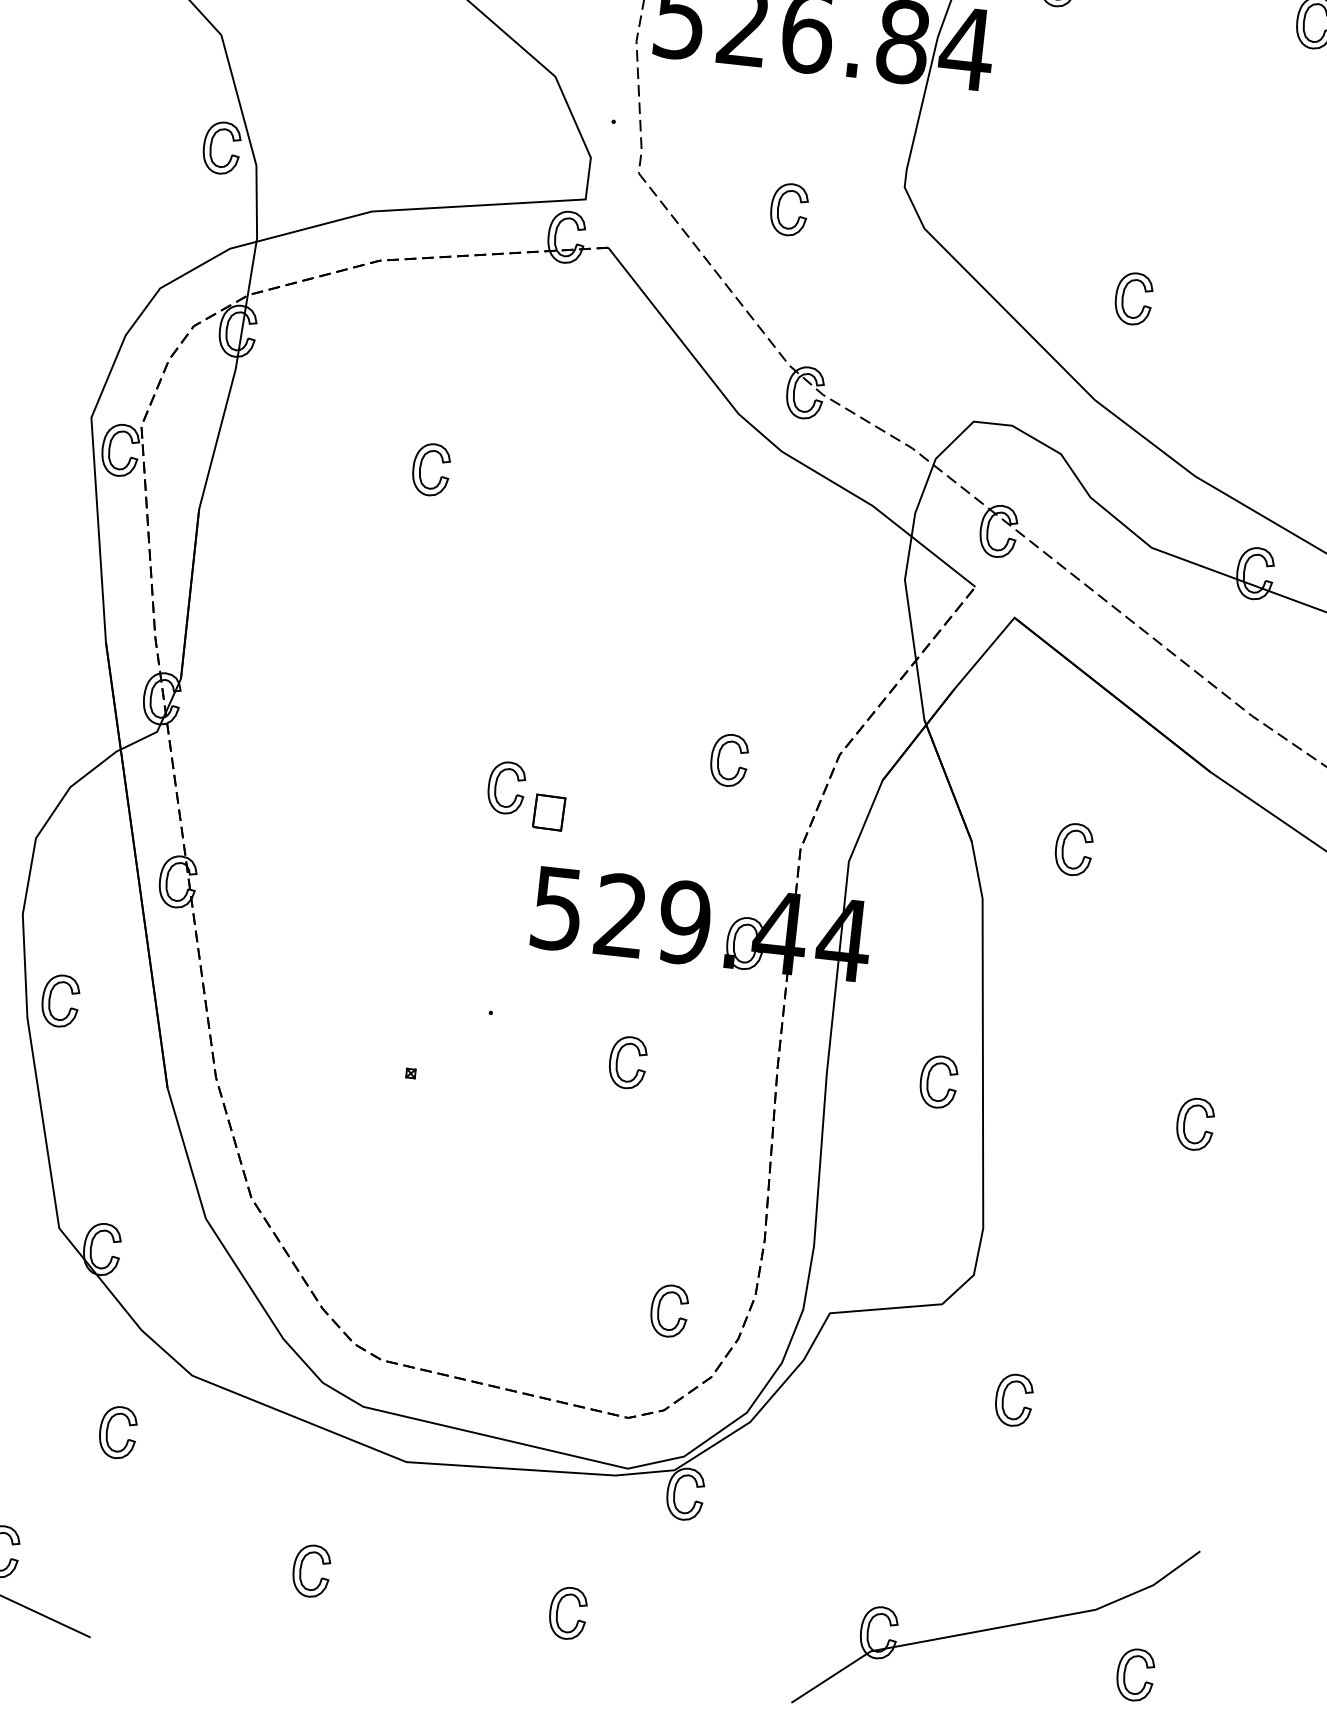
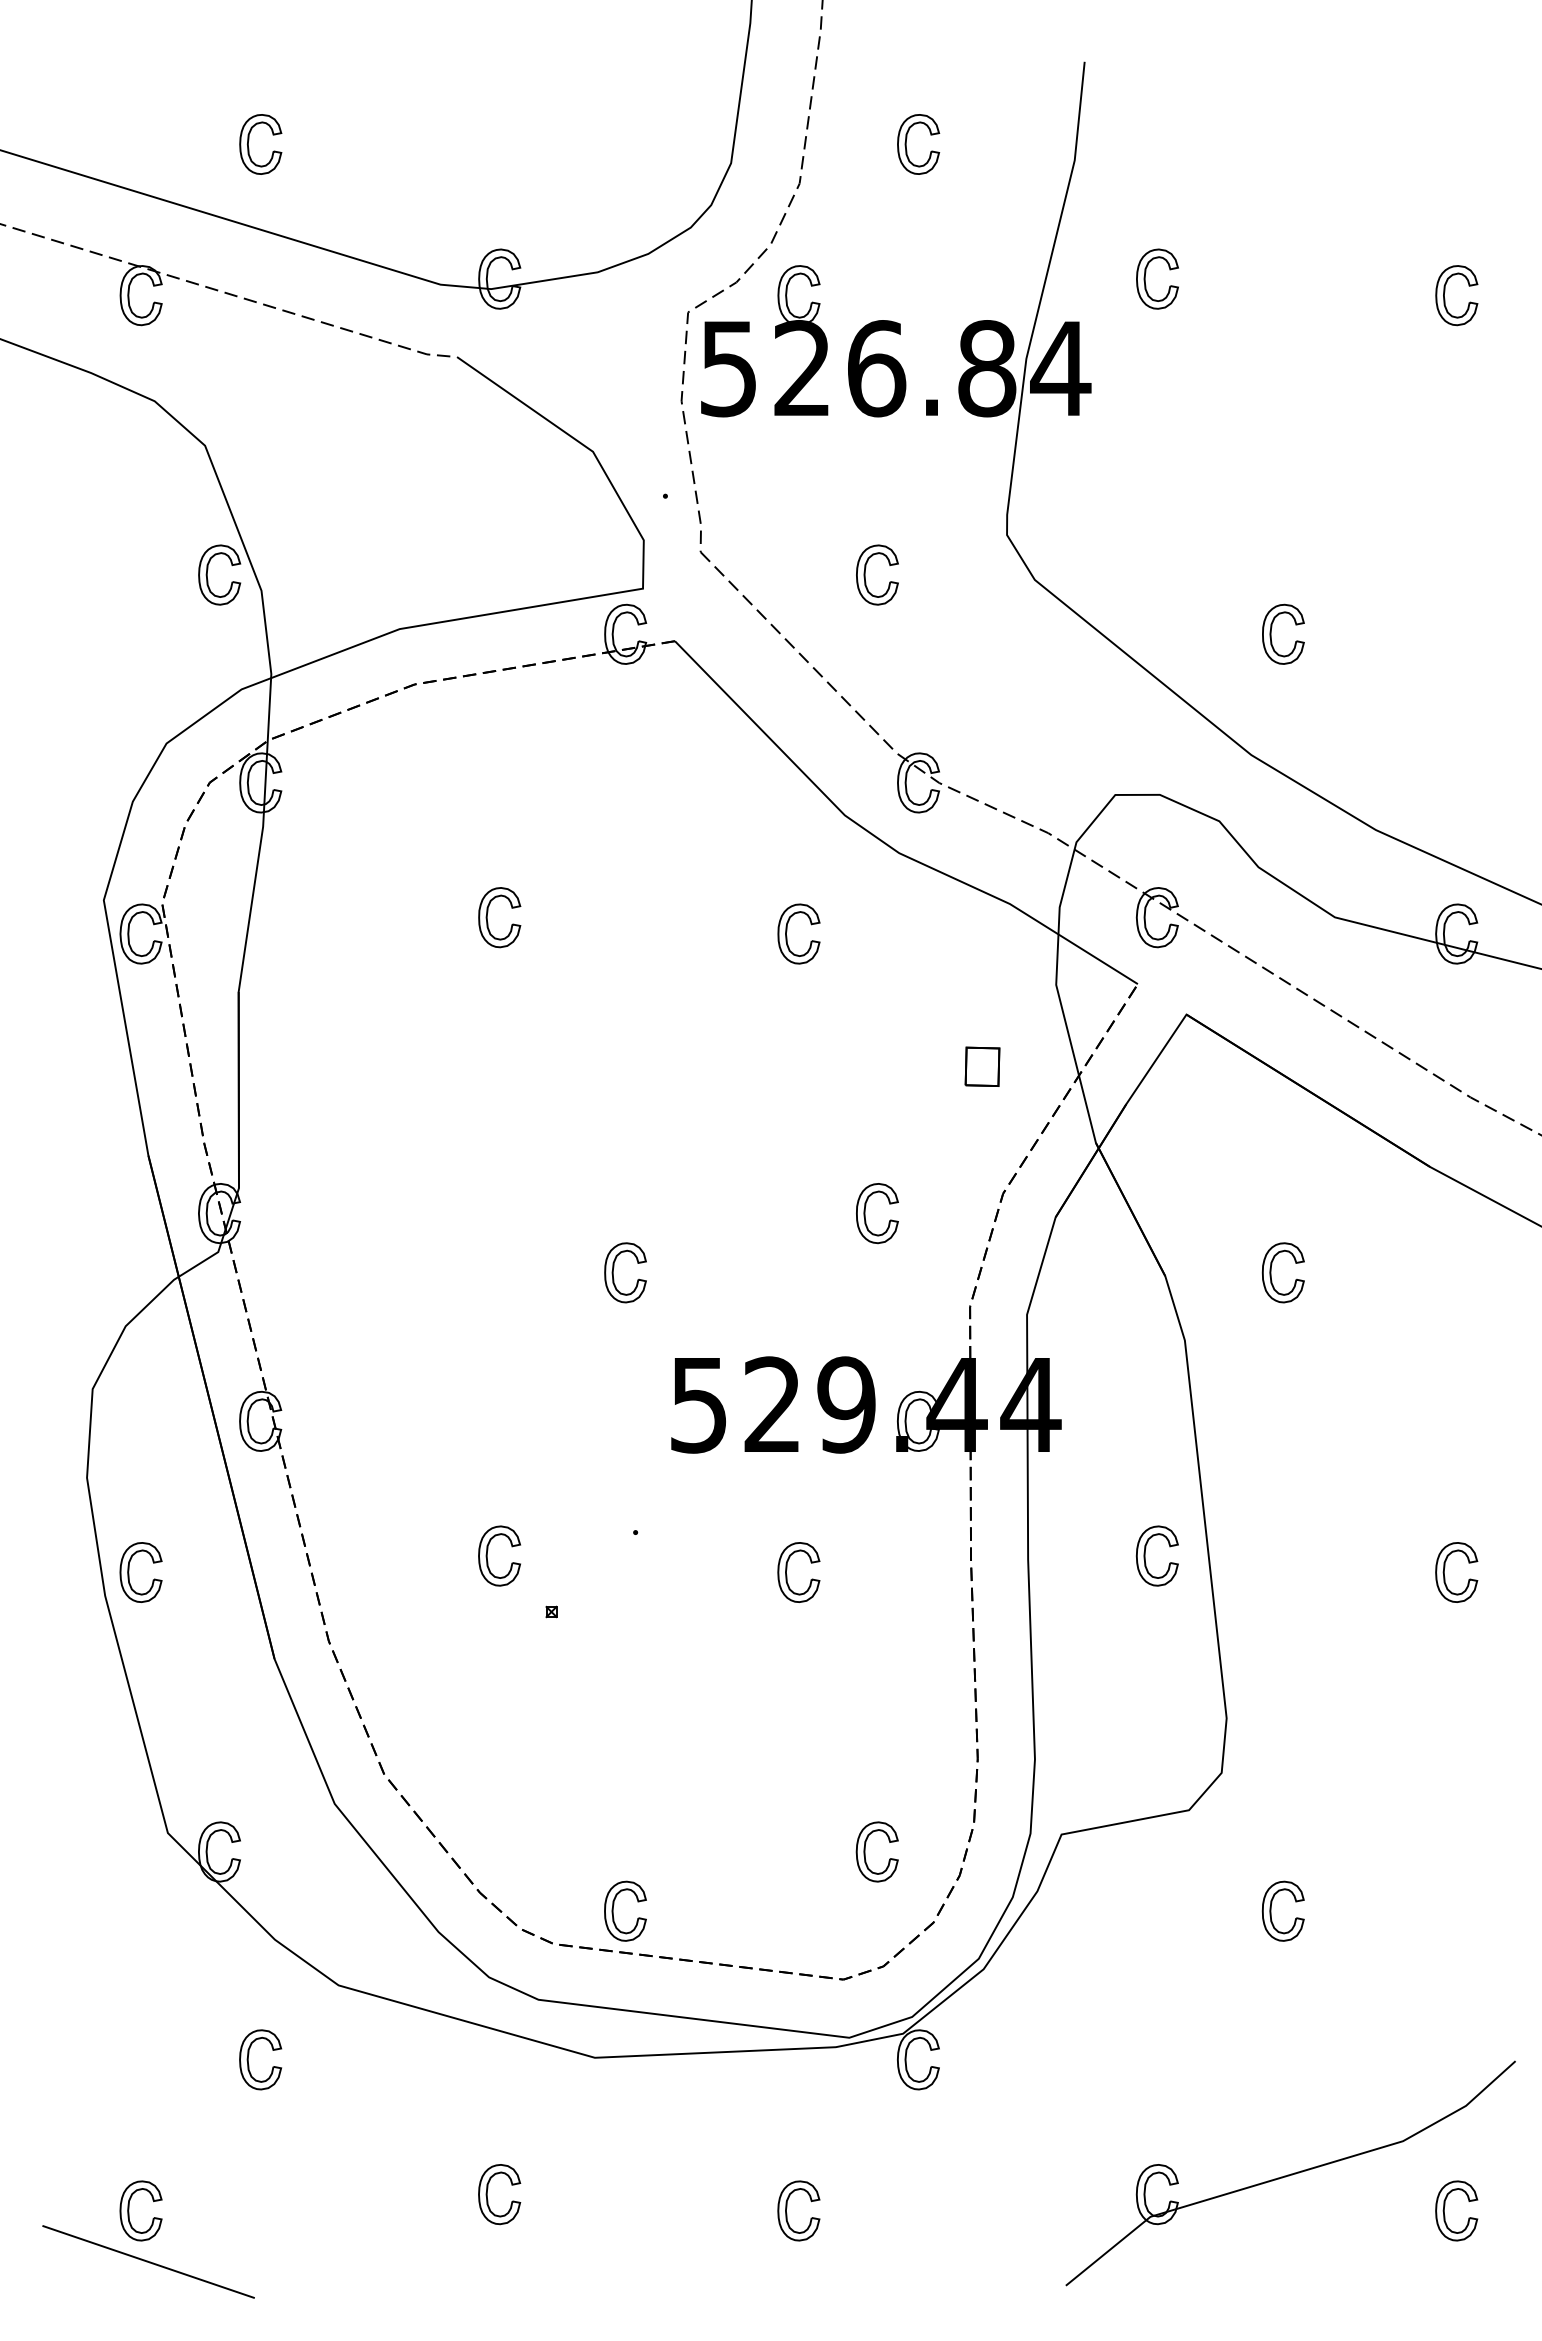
part: (678, 508) -> (787, 931), added
part: (549, 812) -> (982, 1066), moved
part: (360, 1018) -> (487, 1555), added
part: (436, 1336) -> (613, 1910), added

